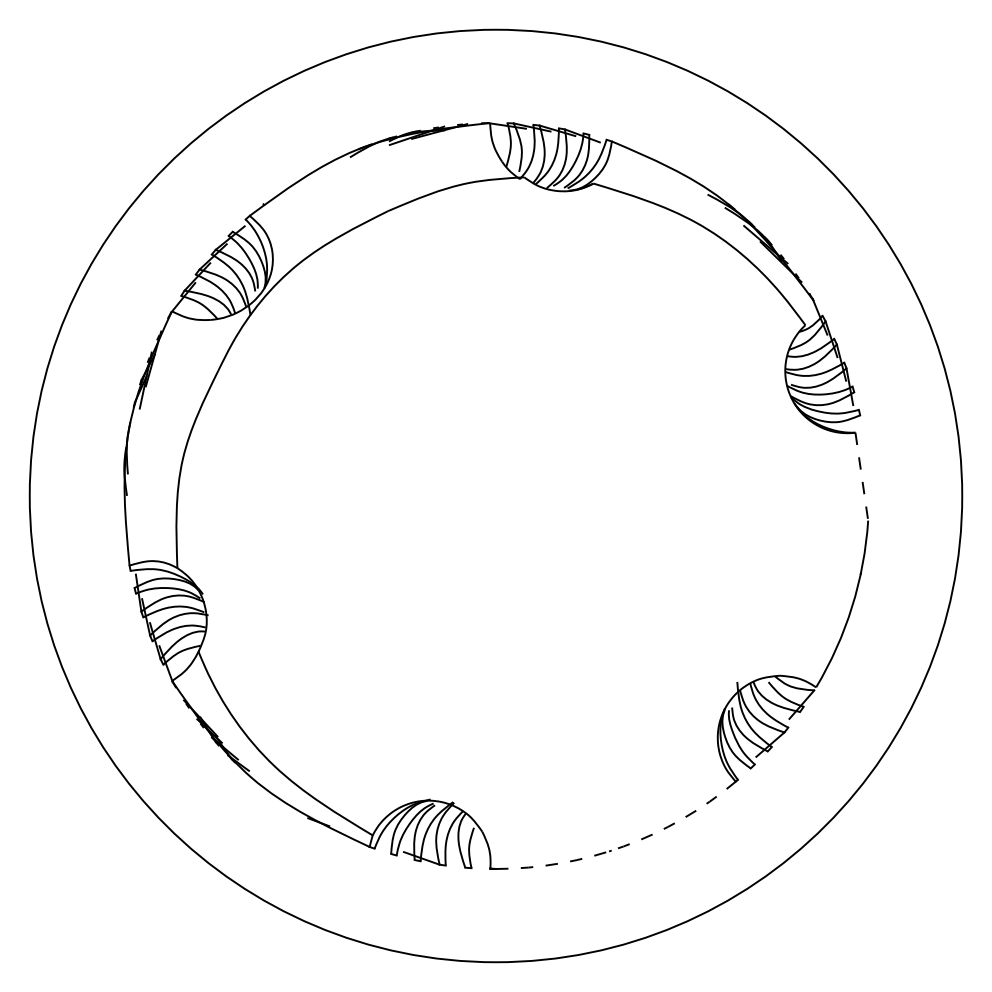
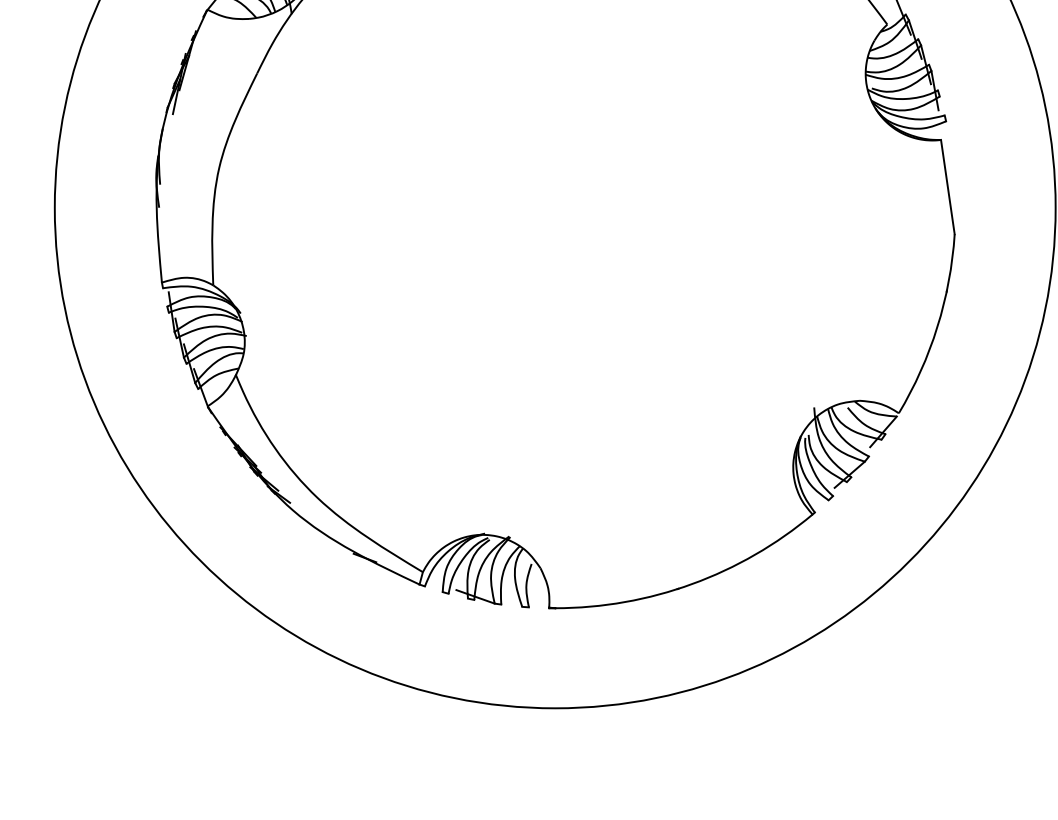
line: (861, 477) -> (947, 188), dashed -> solid
arc: (623, 846) -> (692, 584), dashed -> solid

